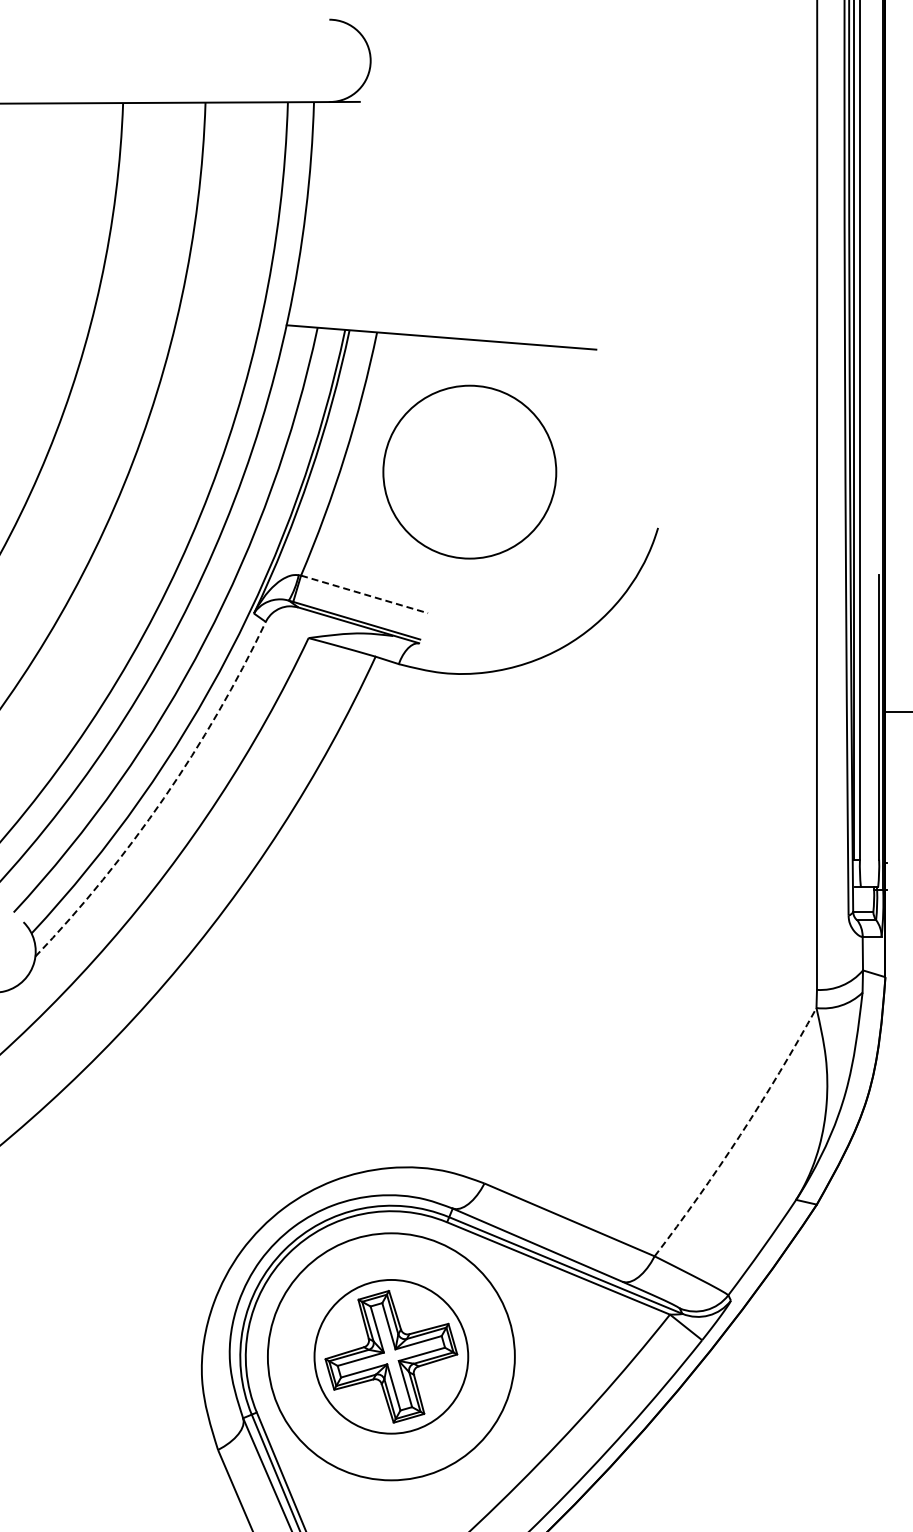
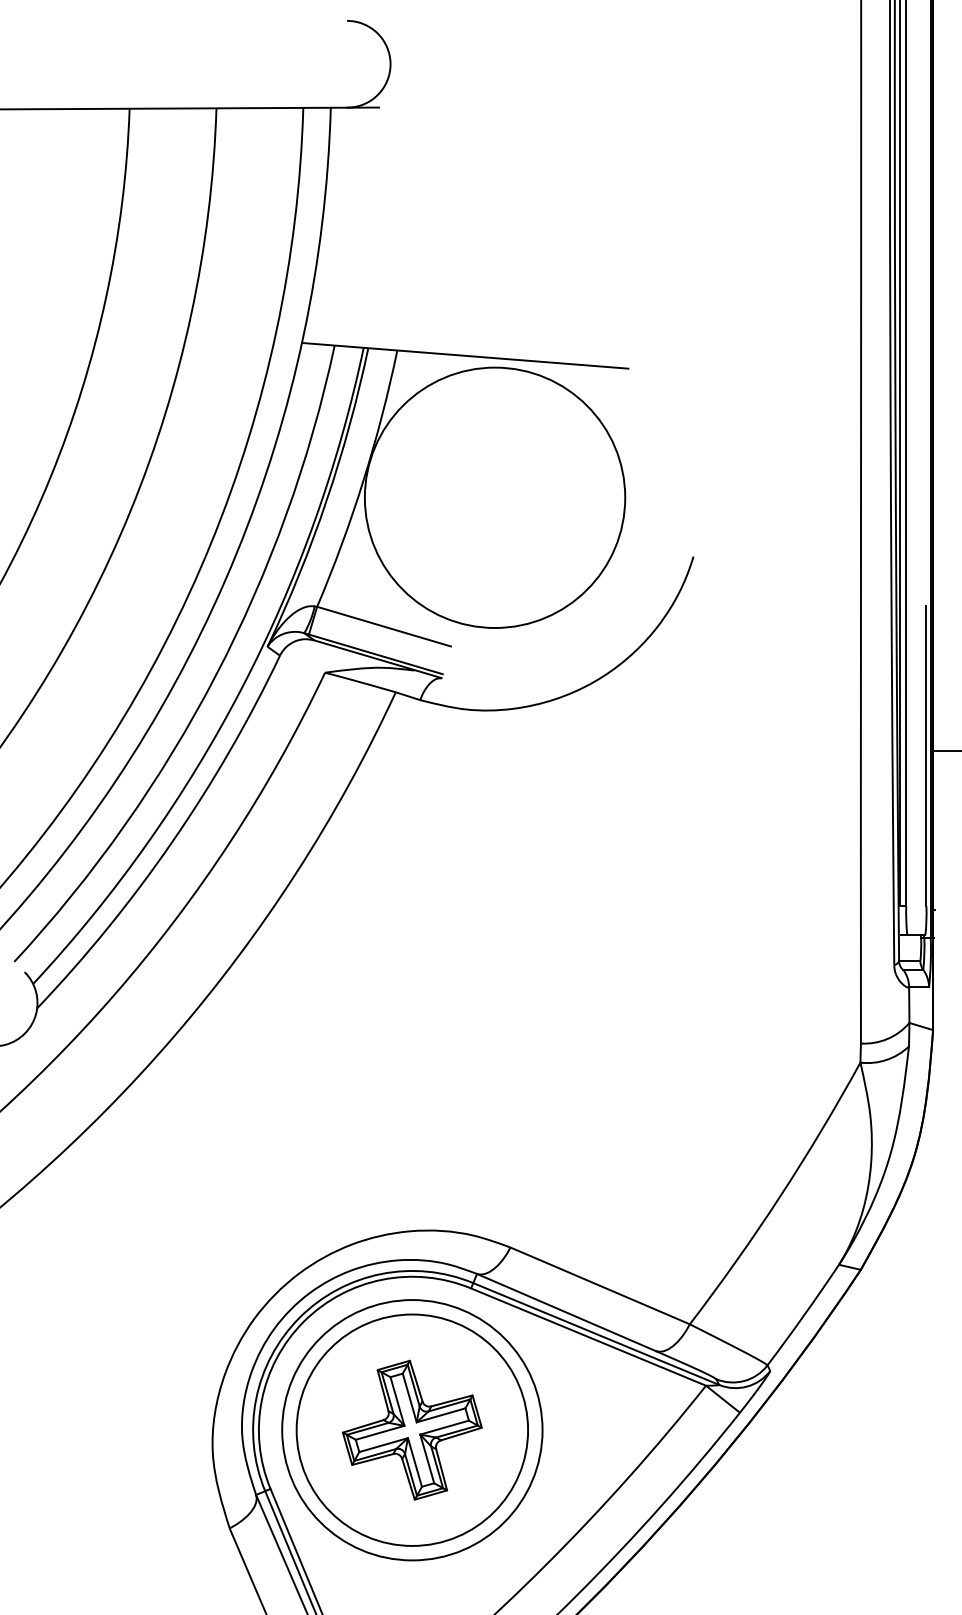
circle: (469, 471) -> (494, 497), size x1.43
line: (365, 594) -> (385, 626), dashed -> solid
arc: (163, 798) -> (172, 841), dashed -> solid
arc: (740, 1135) -> (780, 1196), dashed -> solid
circle: (391, 1356) -> (412, 1429), size x1.43

